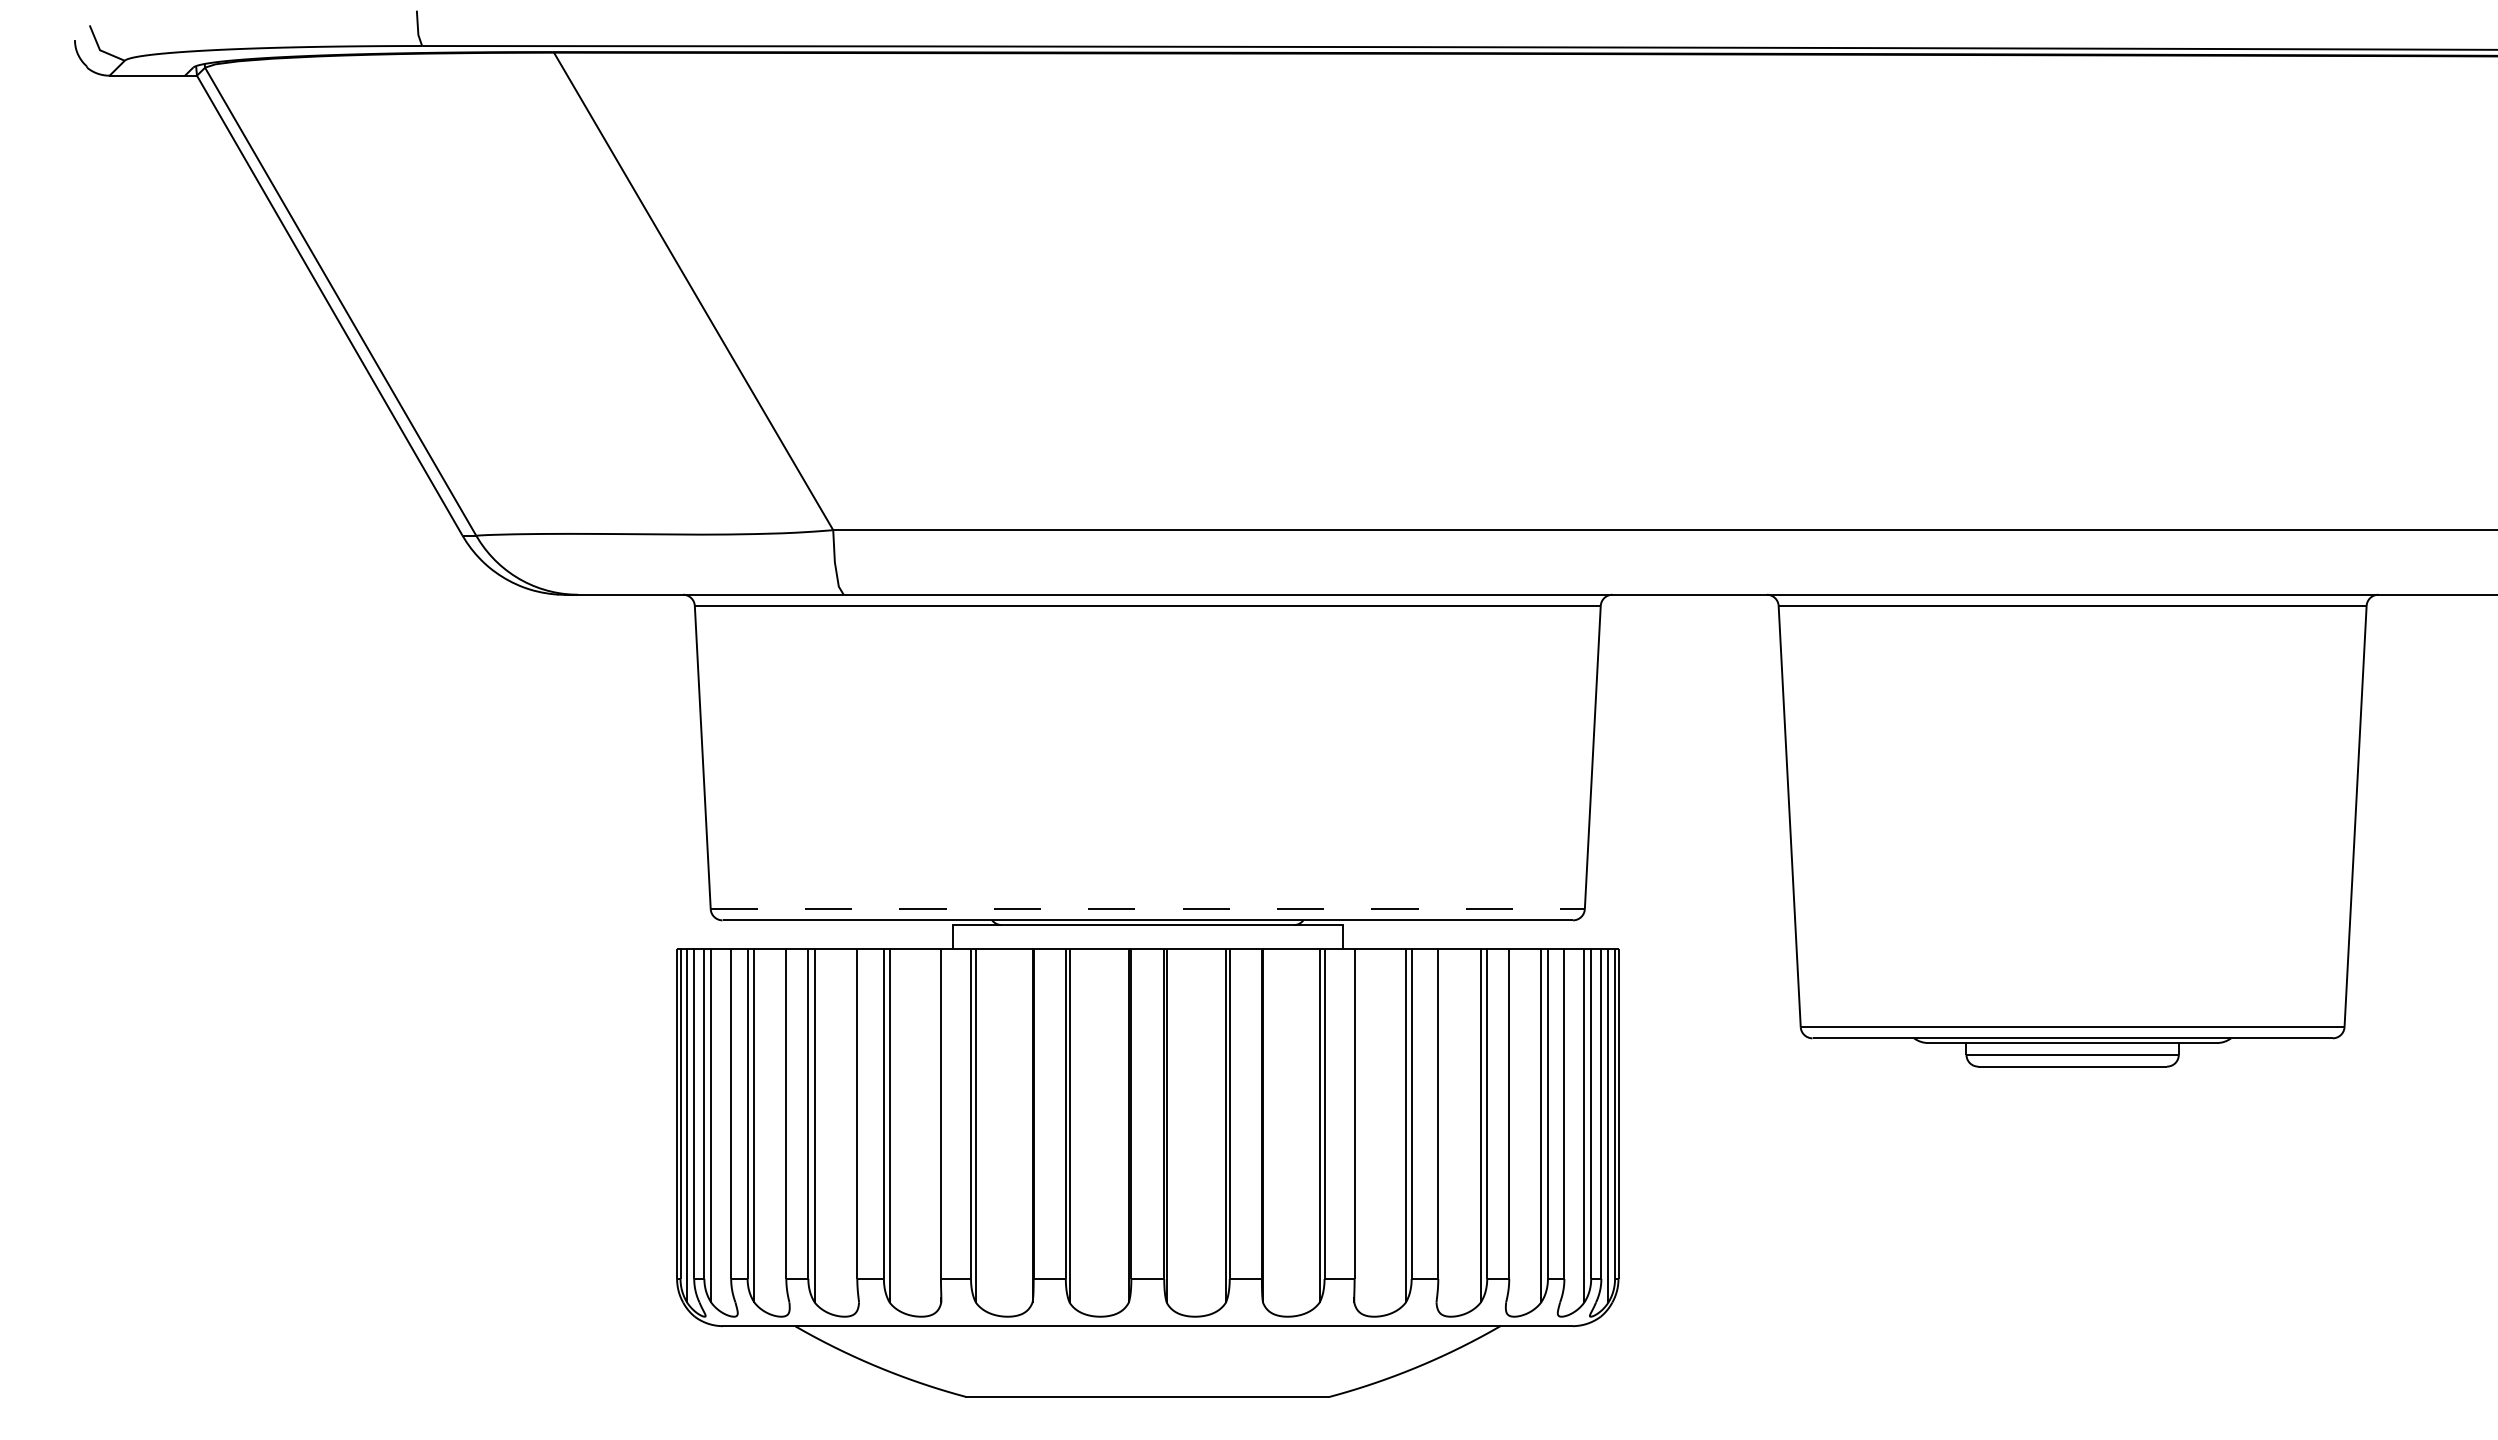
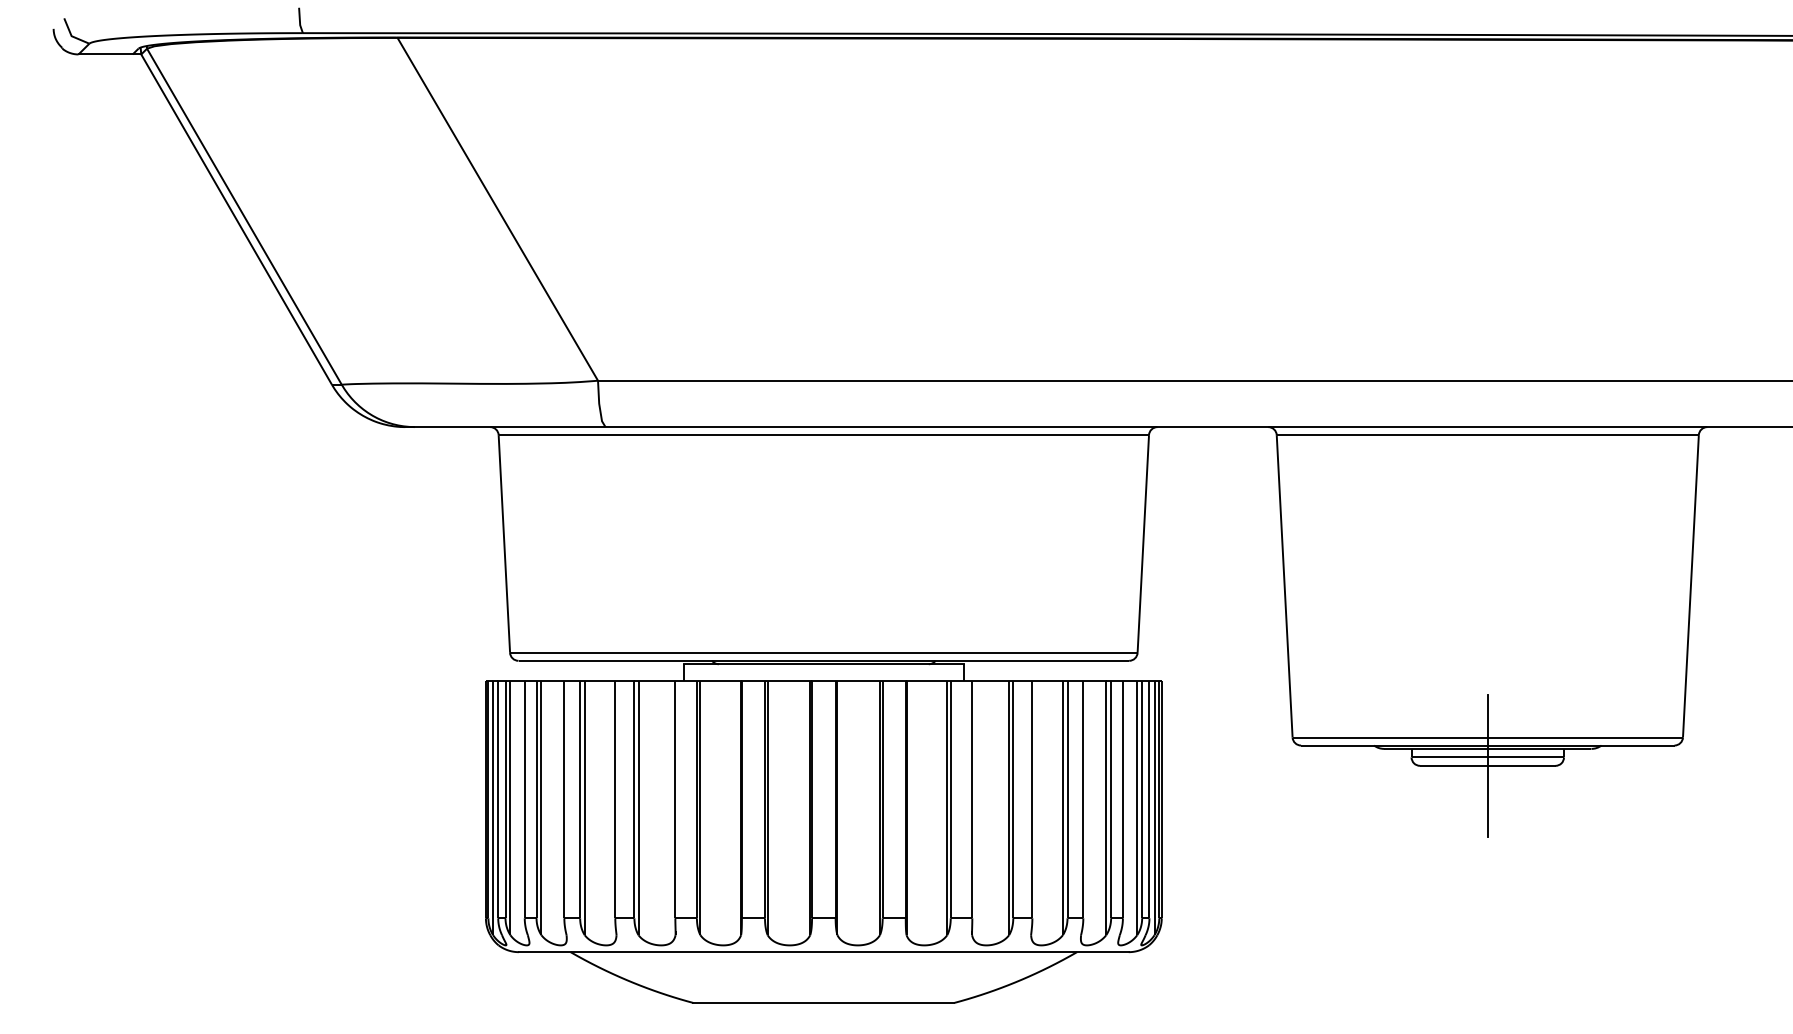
line: (1148, 909) -> (824, 653), dashed -> solid
line: (2072, 1066) -> (1487, 765), added

